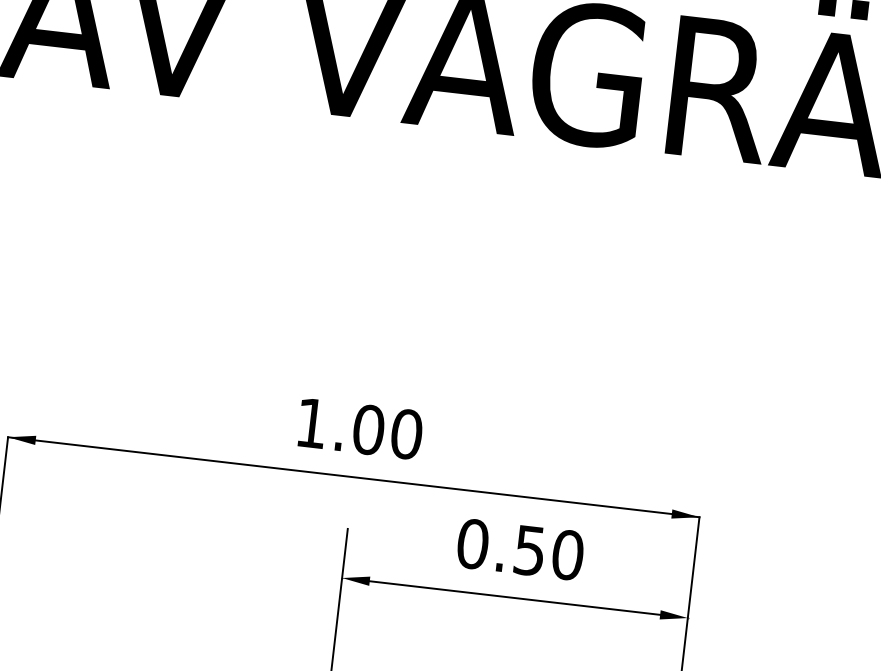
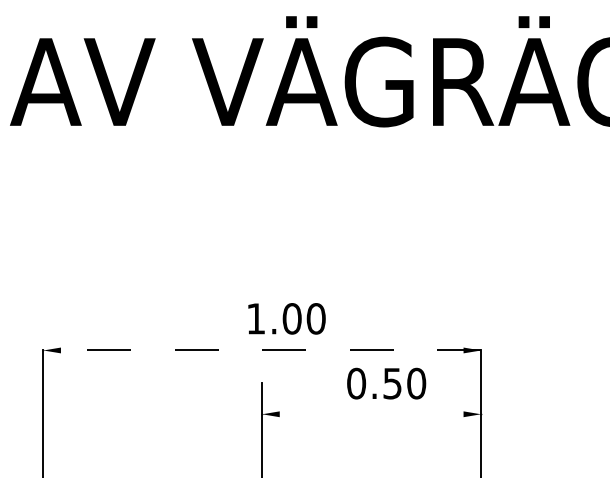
text: (359, 428) -> (286, 318), moved
line: (354, 477) -> (262, 350), solid -> dashed
text: (520, 549) -> (386, 383), moved
line: (514, 598) -> (371, 414), removed

